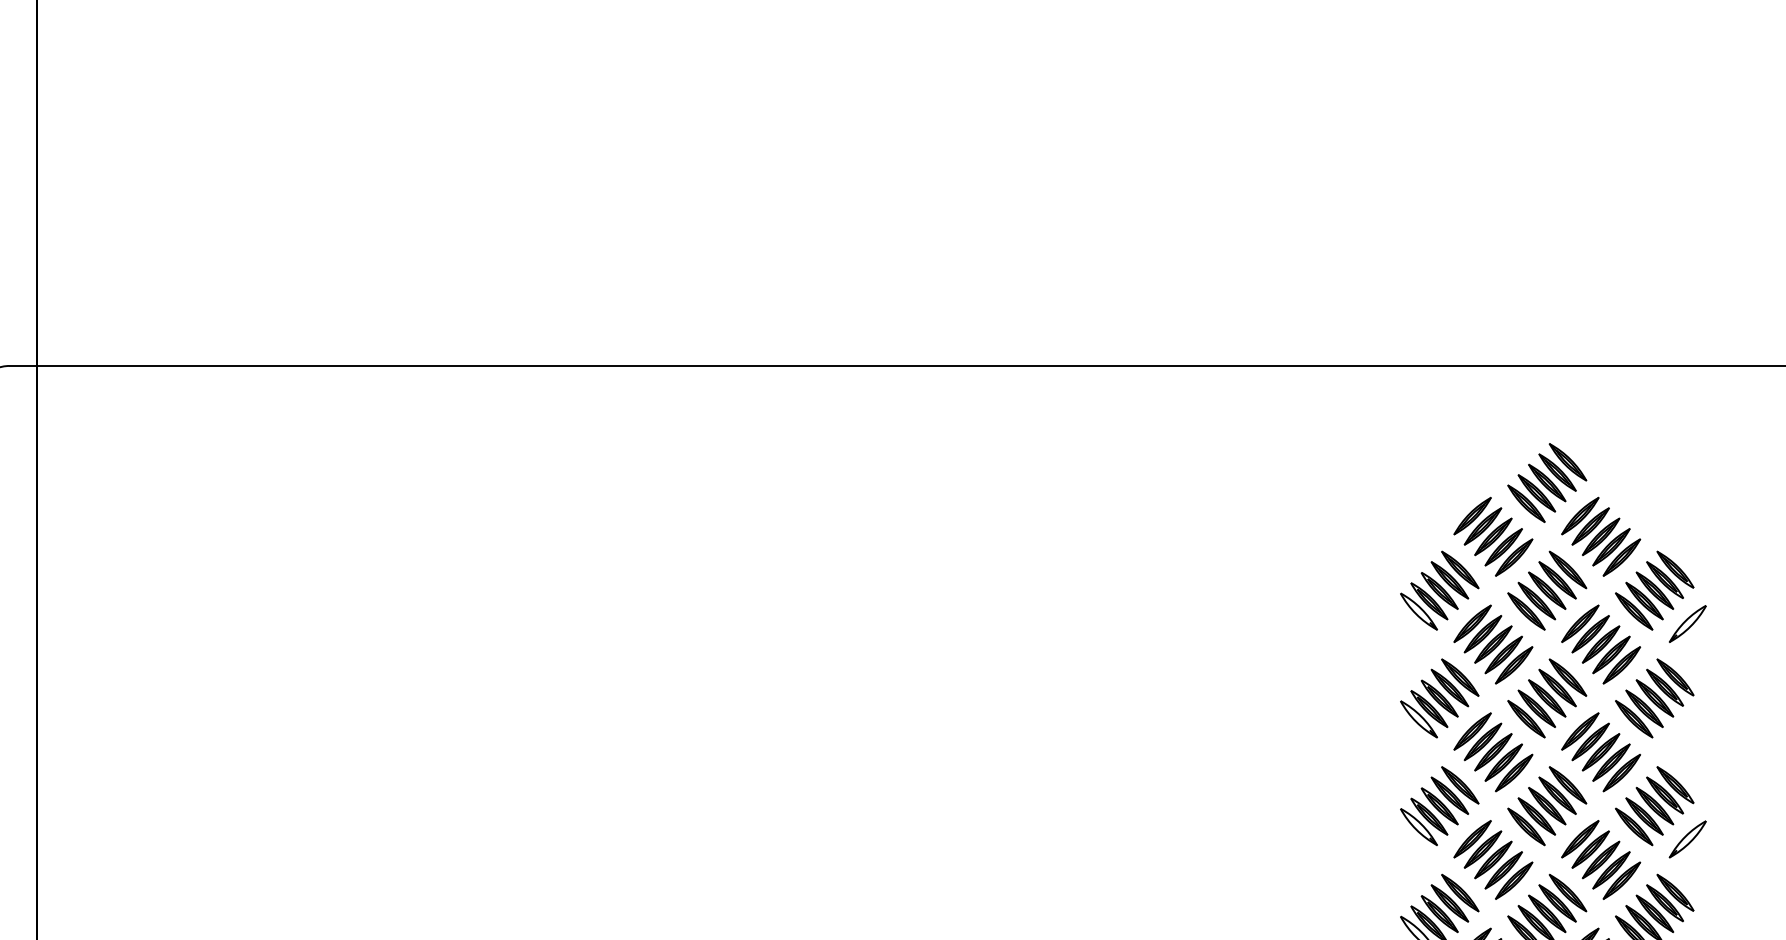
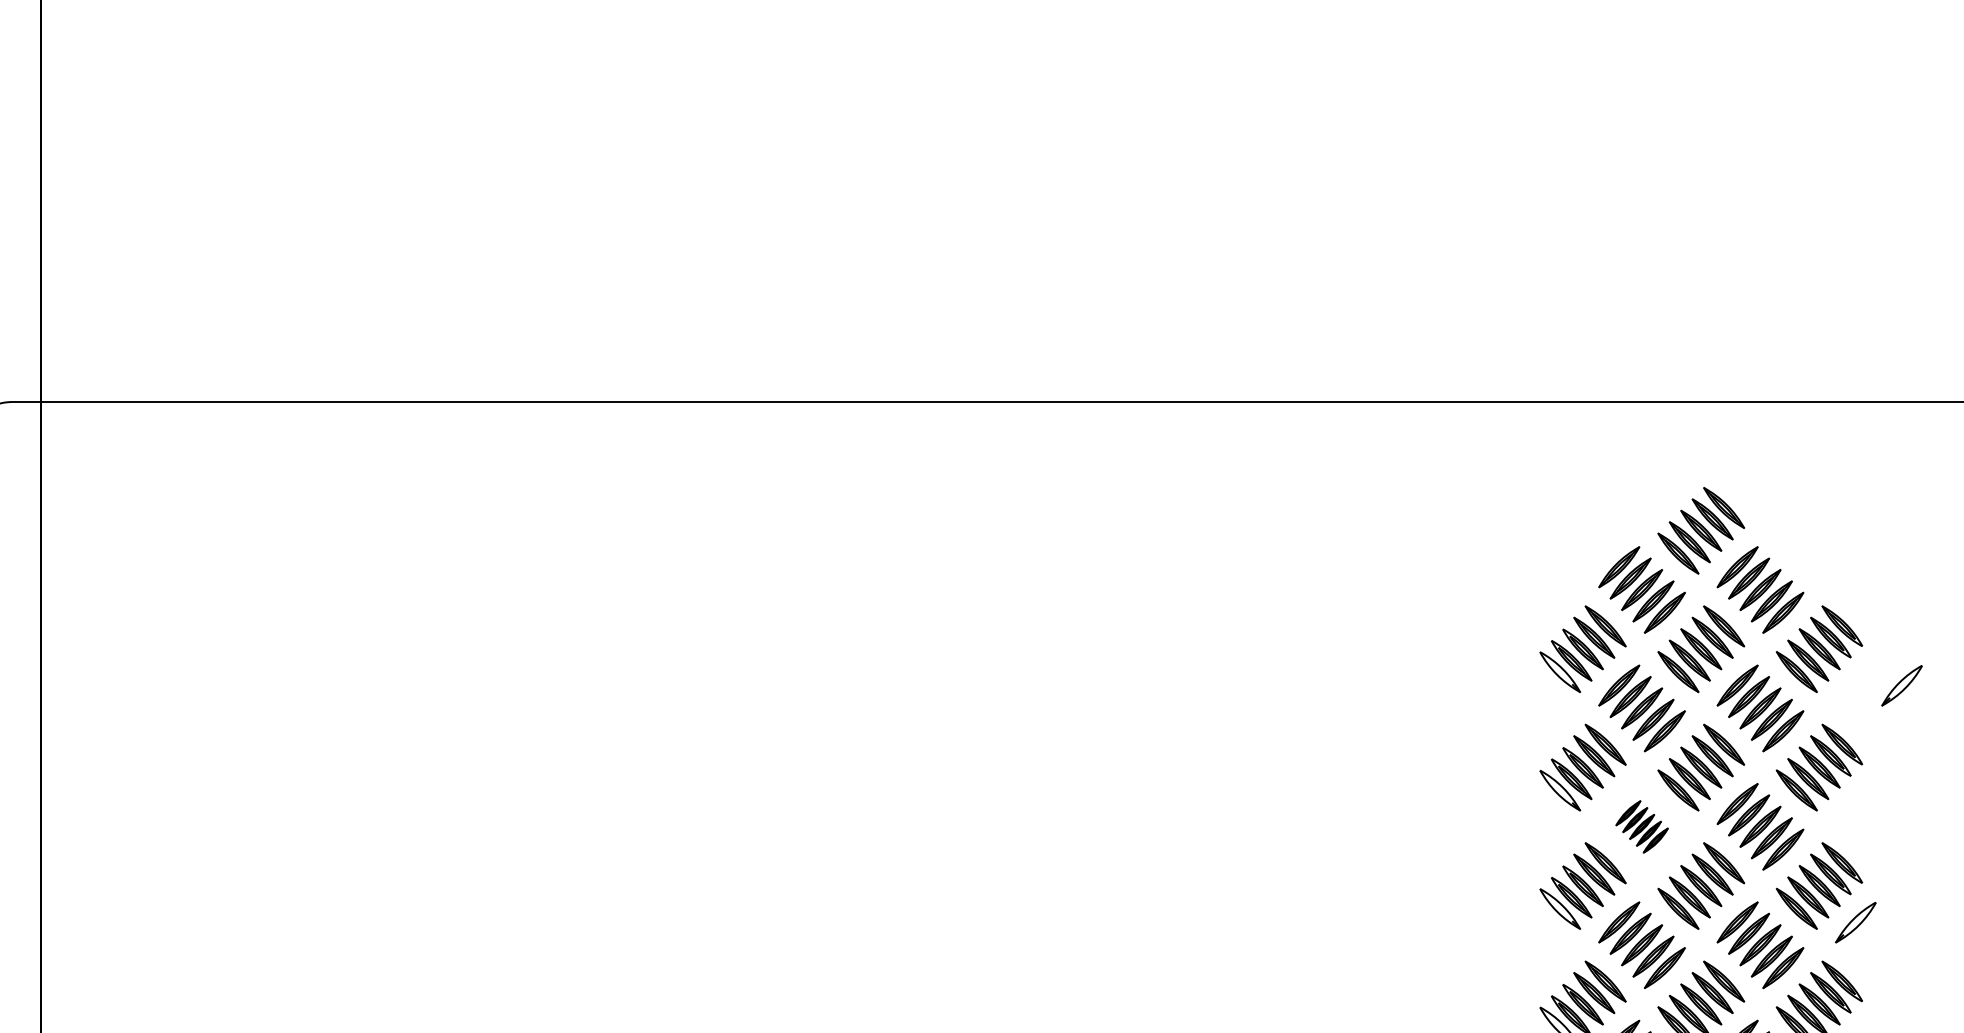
part: (1687, 623) -> (1901, 685), moved
part: (1493, 752) -> (1642, 827), size x0.6

